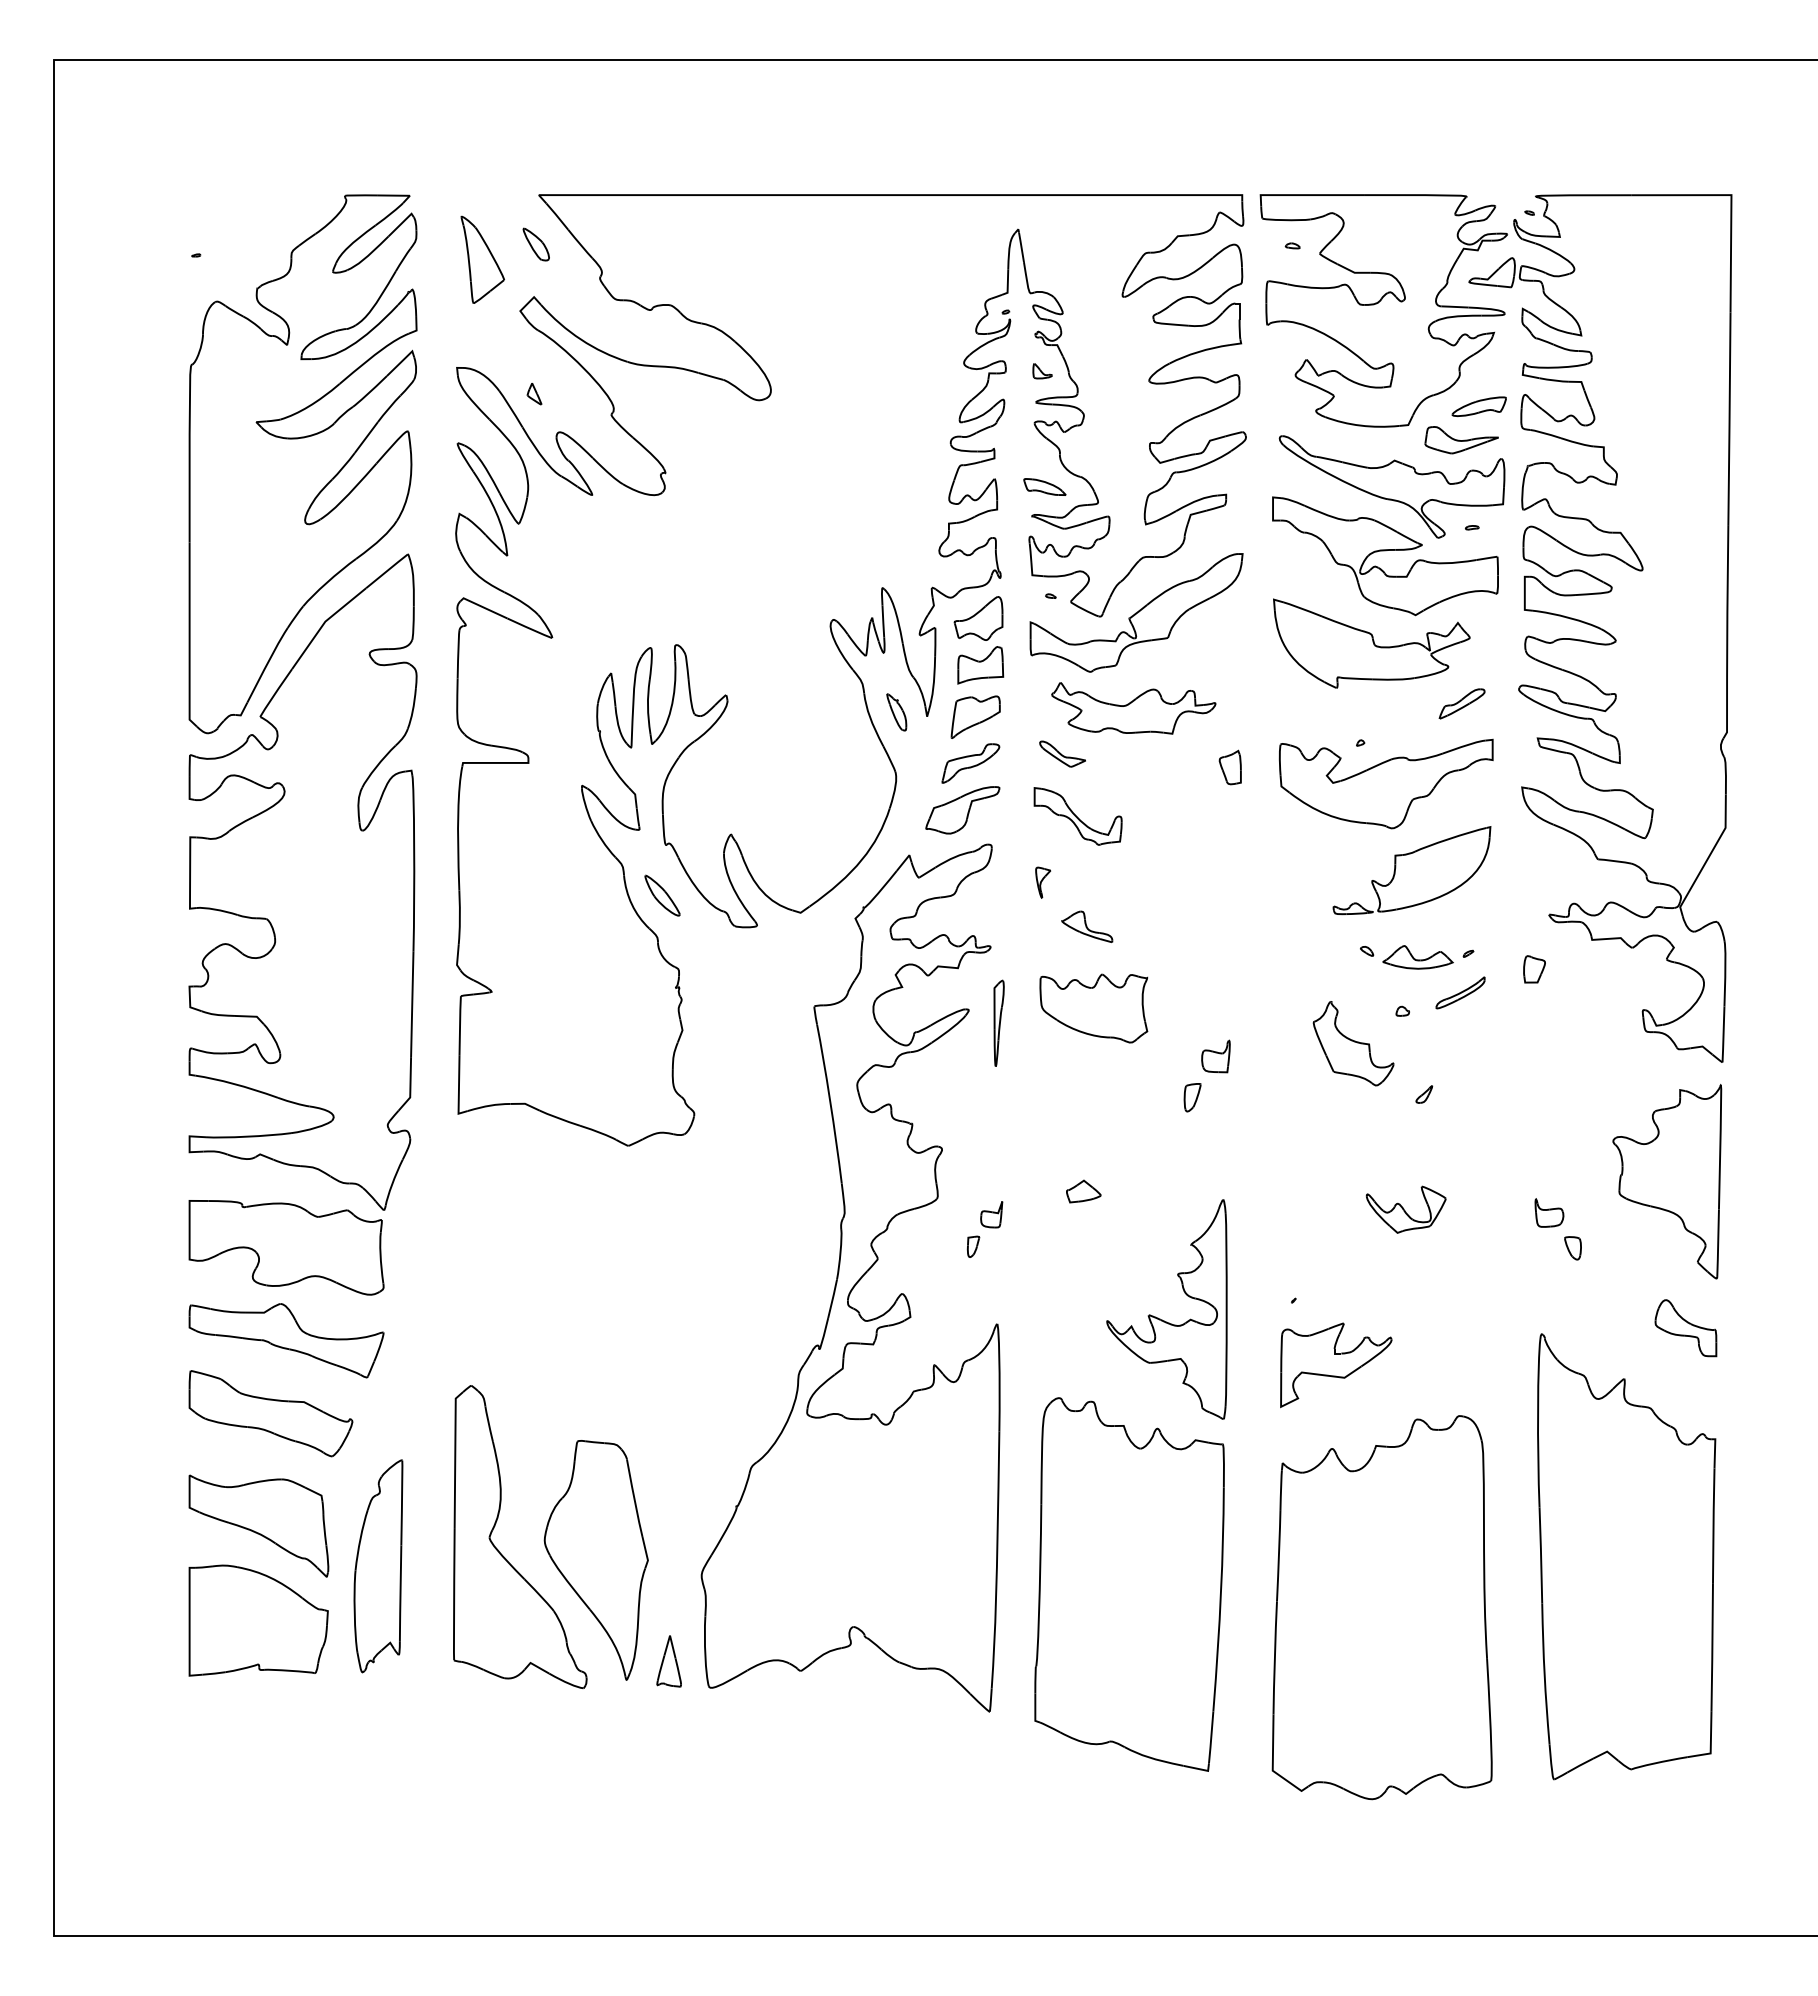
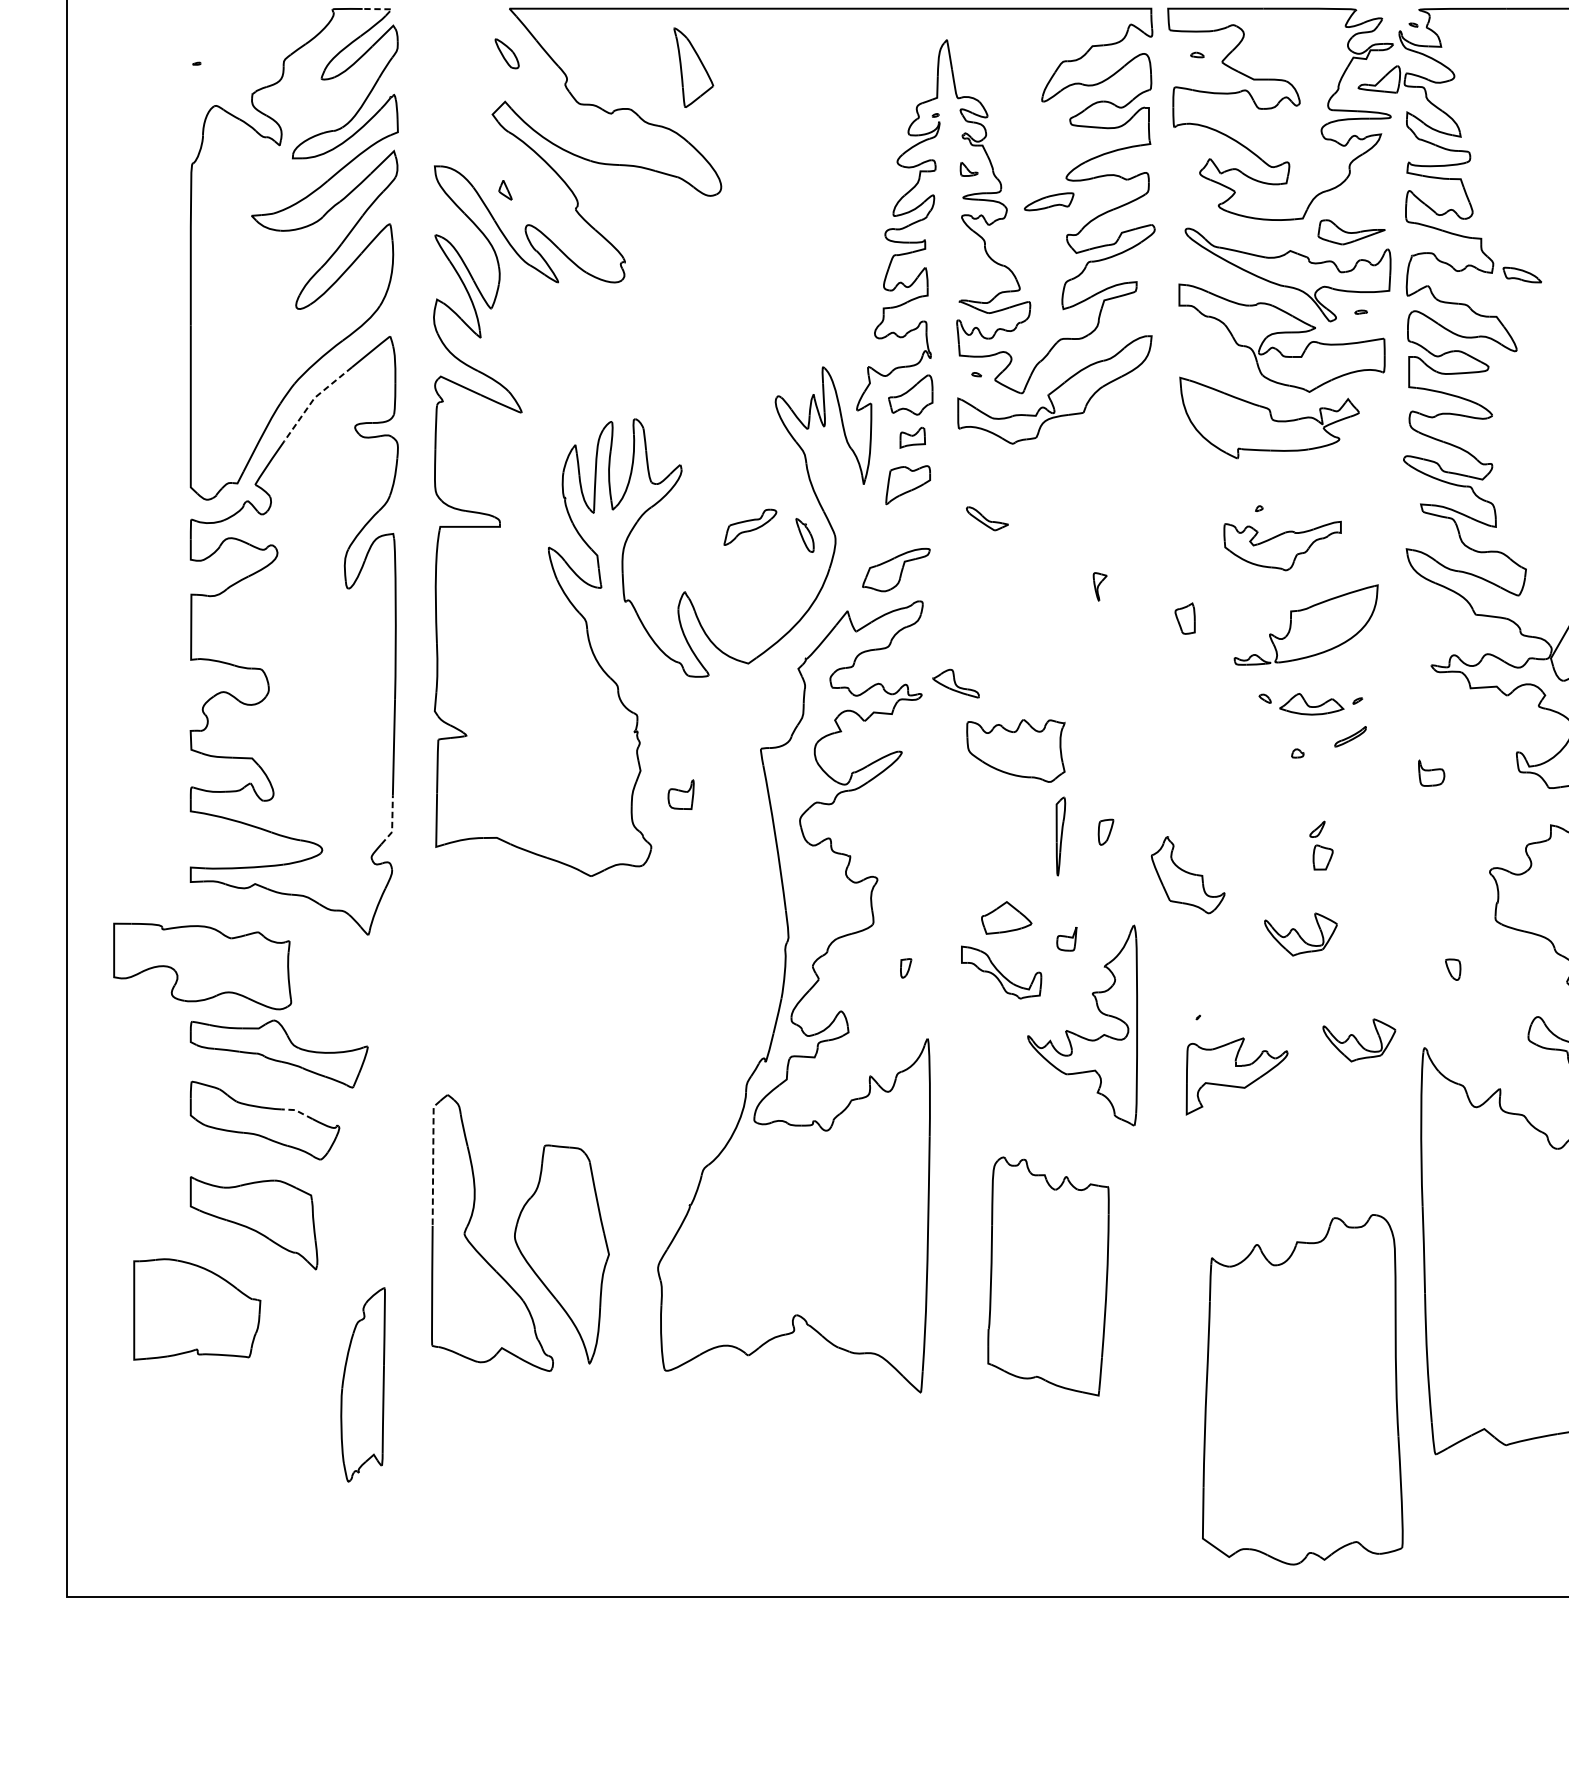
line: (399, 195) -> (382, 9), solid -> dashed
part: (482, 259) -> (693, 67), moved
part: (1478, 406) -> (1048, 201), moved
part: (1044, 486) -> (1522, 274), moved
line: (324, 623) -> (313, 399), solid -> dashed
part: (980, 665) -> (912, 437), size x0.6
part: (1461, 703) -> (1351, 472), removed
part: (1133, 708) -> (1052, 477), removed
part: (896, 712) -> (804, 535), moved
part: (970, 763) -> (750, 527), moved
part: (1229, 767) -> (1184, 618), moved
part: (1385, 783) -> (1282, 545), size x0.6
part: (1077, 816) -> (1000, 972), moved
part: (1043, 882) -> (1100, 586), moved
part: (662, 895) -> (622, 647), removed
part: (1087, 926) -> (956, 683), moved
part: (1534, 969) -> (1323, 857), moved
part: (1460, 992) -> (1350, 736), size x0.7
part: (998, 1022) -> (1060, 835), moved
part: (1353, 1043) -> (1188, 875), moved
part: (1215, 1056) -> (680, 794), moved
line: (410, 1086) -> (392, 822), solid -> dashed
part: (1083, 1191) -> (1006, 917), size x1.6
part: (1549, 1212) -> (1431, 772), moved
part: (991, 1214) -> (1066, 938), moved
part: (286, 1247) -> (202, 966), moved
part: (1469, 1325) -> (1358, 1040), added
line: (305, 1403) -> (296, 1111), solid -> dashed
line: (455, 1458) -> (433, 1161), solid -> dashed
part: (378, 1566) -> (363, 1385), moved
part: (1129, 1584) -> (1048, 1276), size x0.7
part: (1381, 1607) -> (1302, 1389), moved
part: (258, 1620) -> (197, 1309), moved
part: (668, 1661) -> (627, 1346), removed

